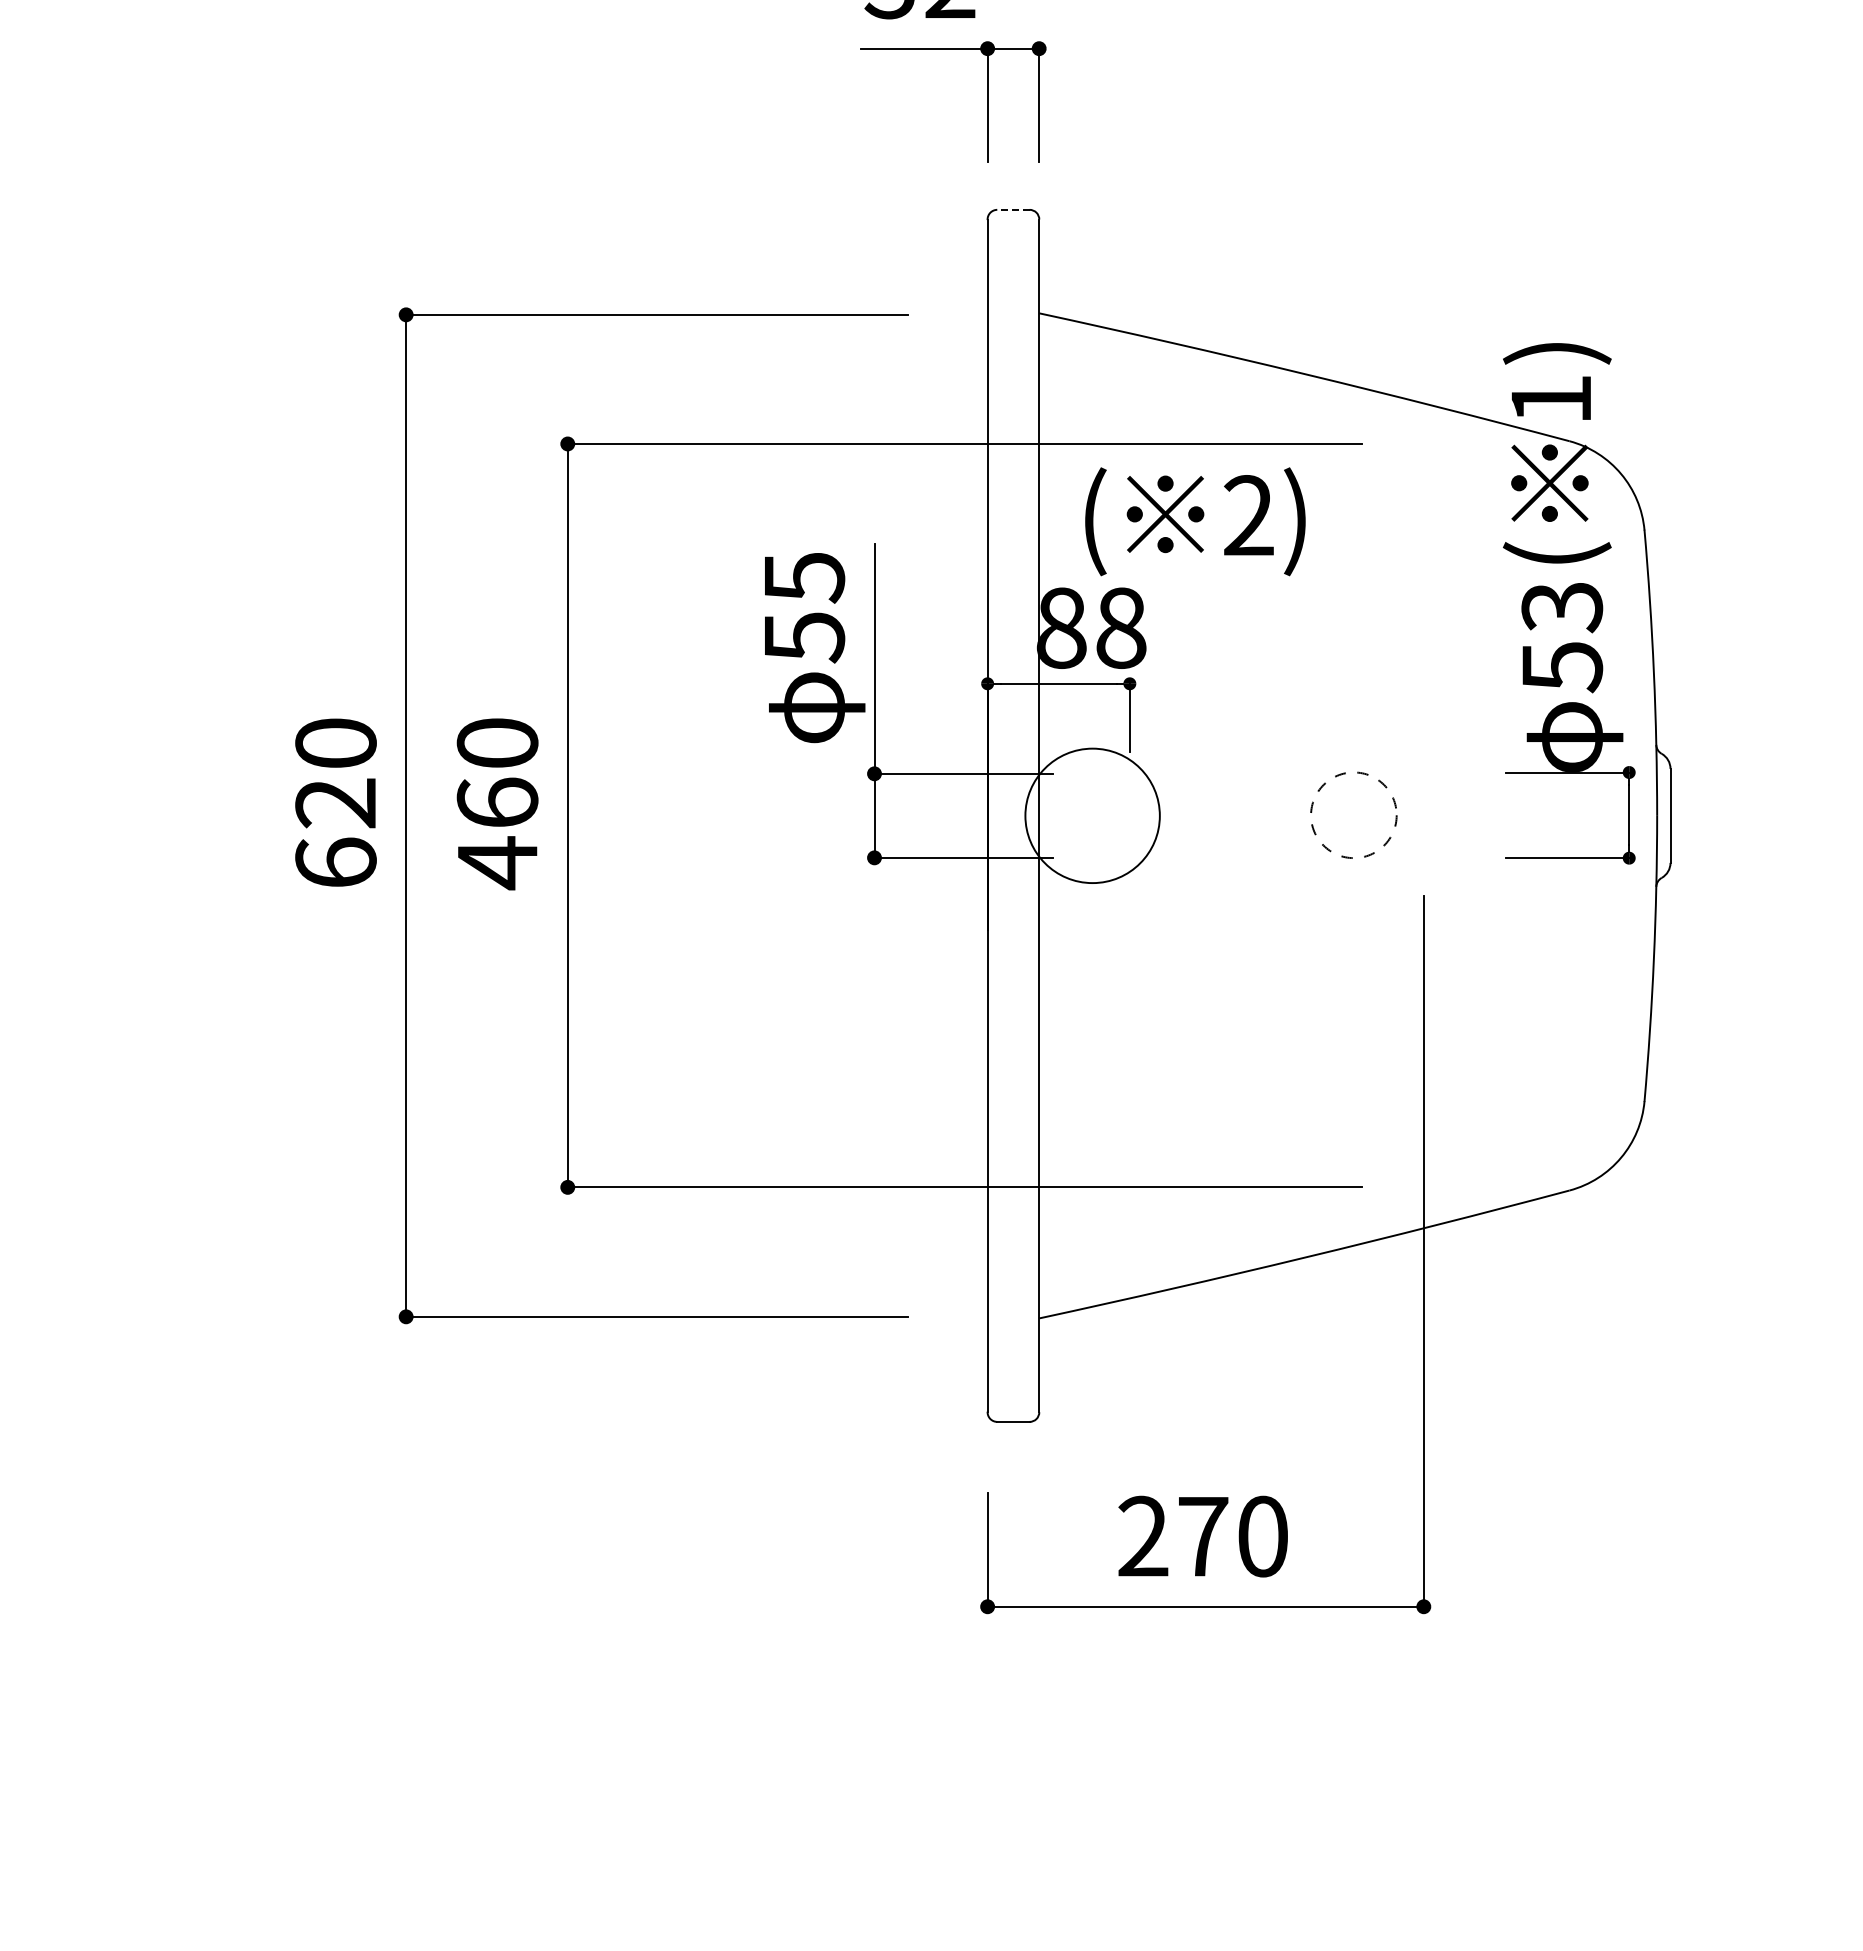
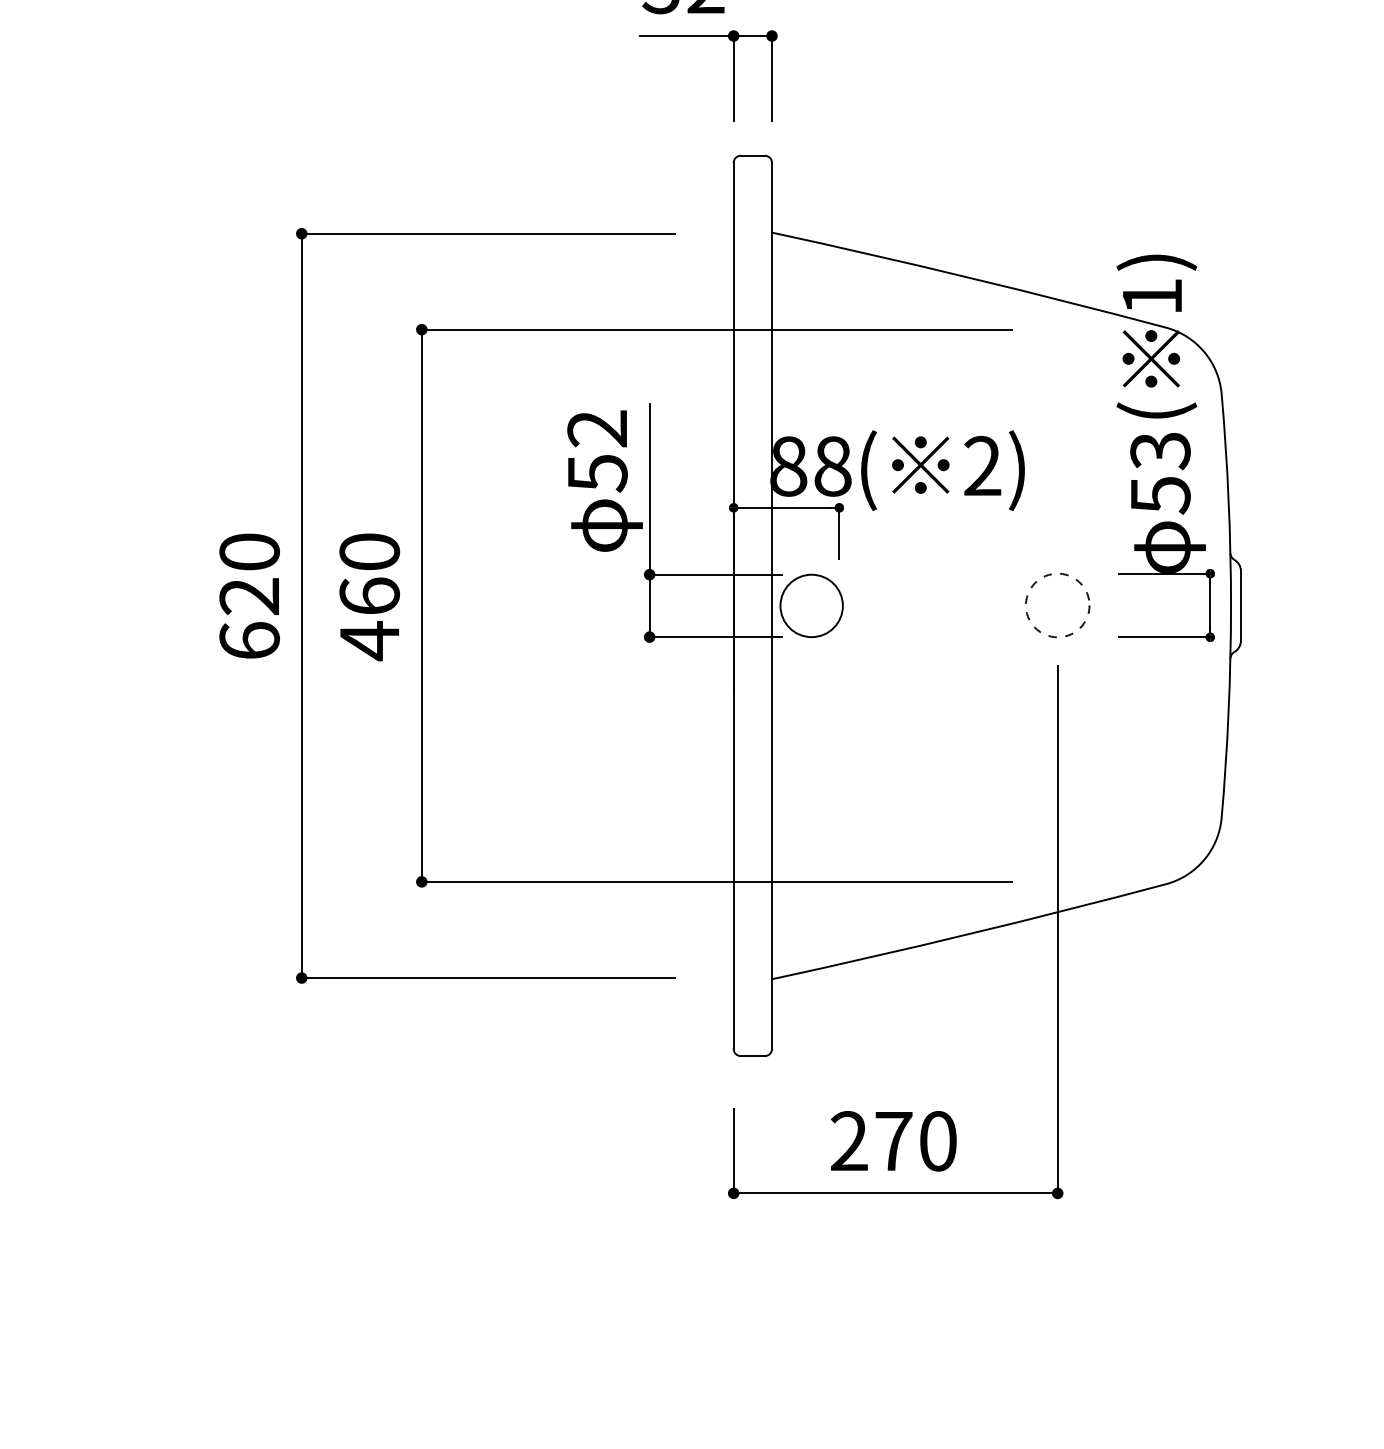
line: (1012, 209) -> (752, 155), dashed -> solid
text: (1195, 521) -> (943, 470), moved
text: (804, 577) -> (597, 428), 55 -> 52
circle: (1353, 814) -> (1057, 604), moved
circle: (1092, 815) -> (811, 605), size x0.62

